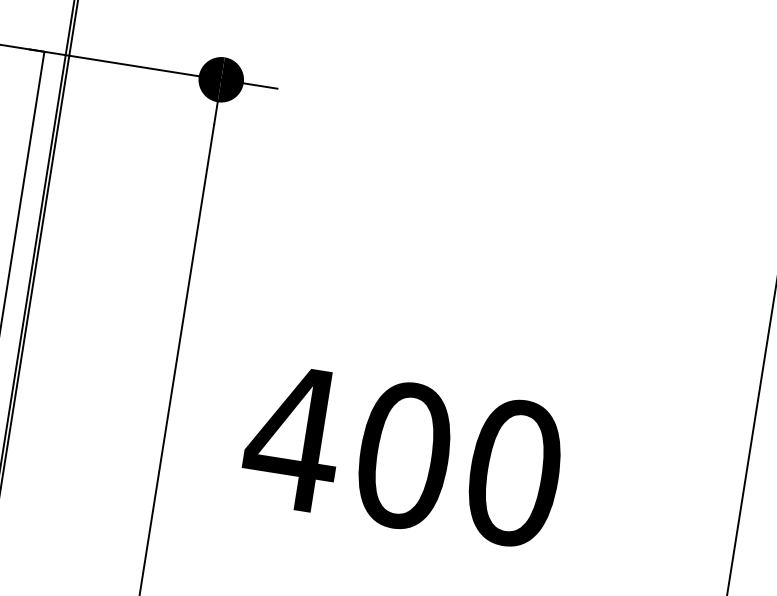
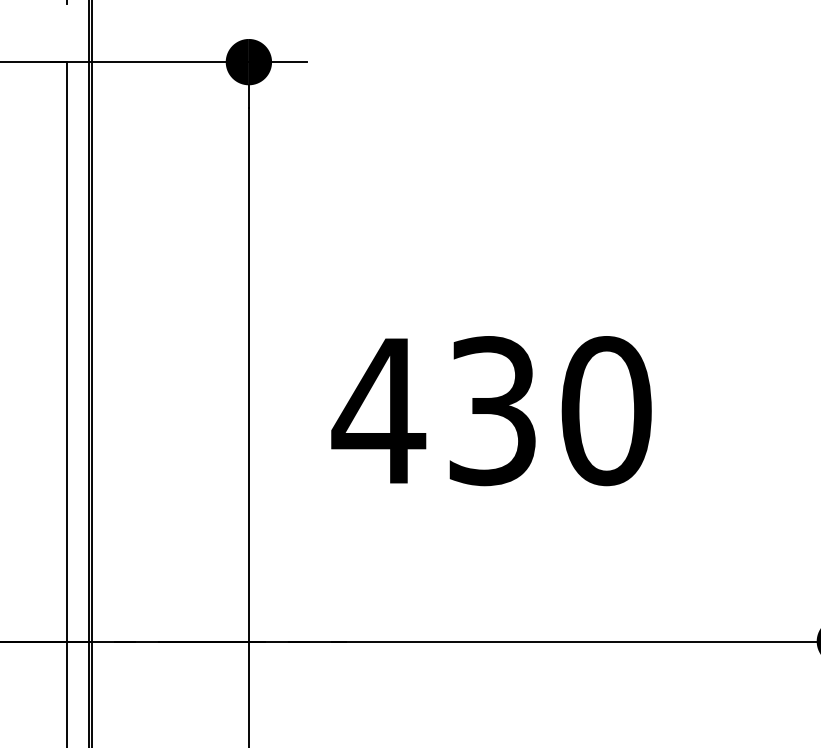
text: (403, 456) -> (492, 411), 400 -> 430

